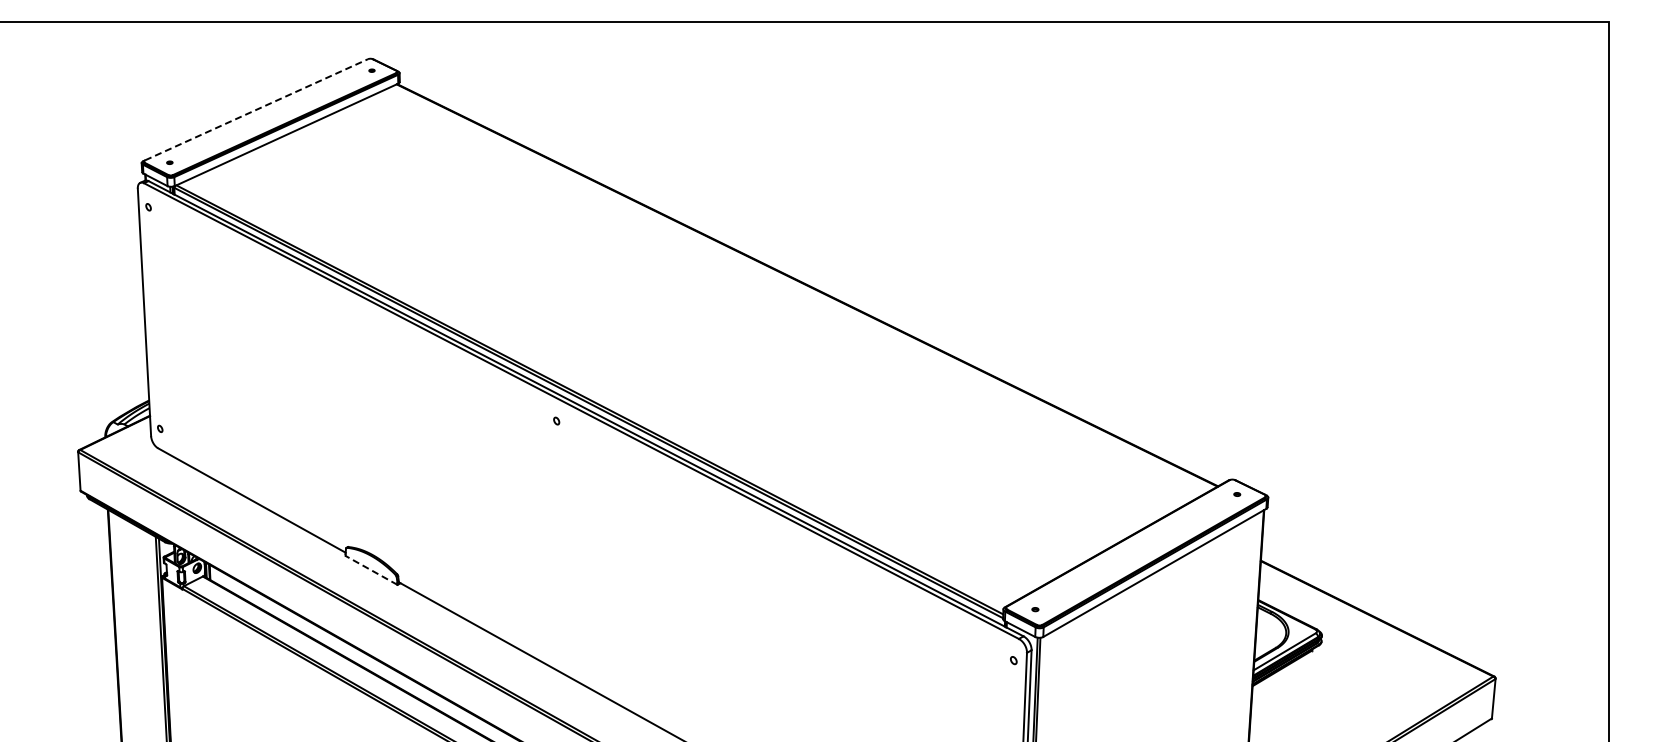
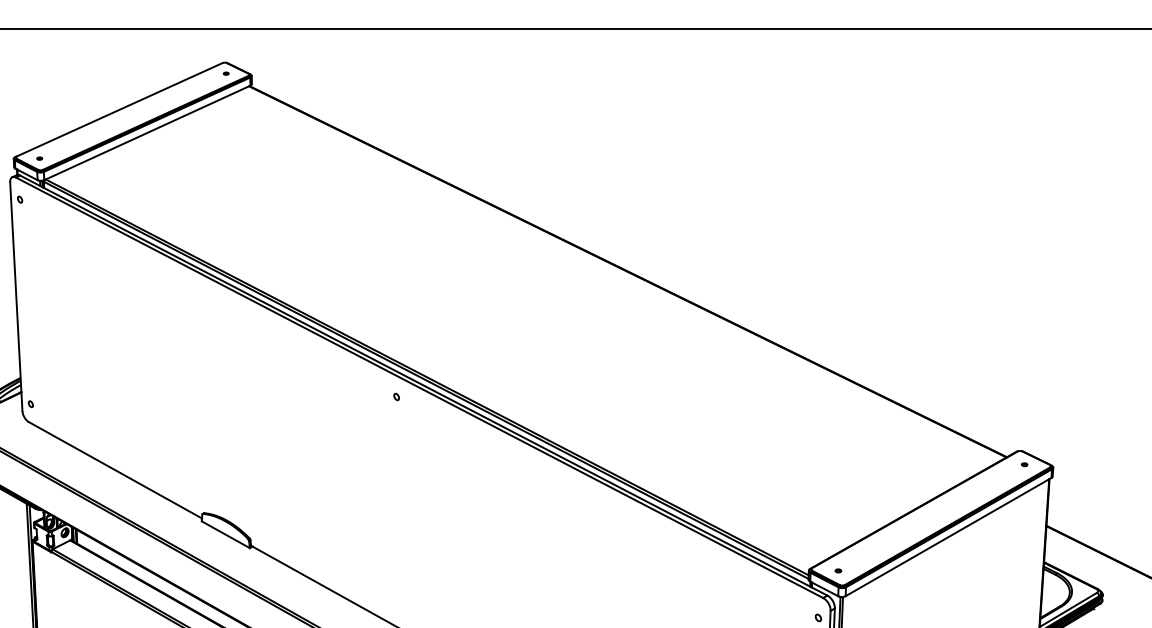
line: (256, 109) -> (119, 109), dashed -> solid
line: (371, 570) -> (225, 534), dashed -> solid

